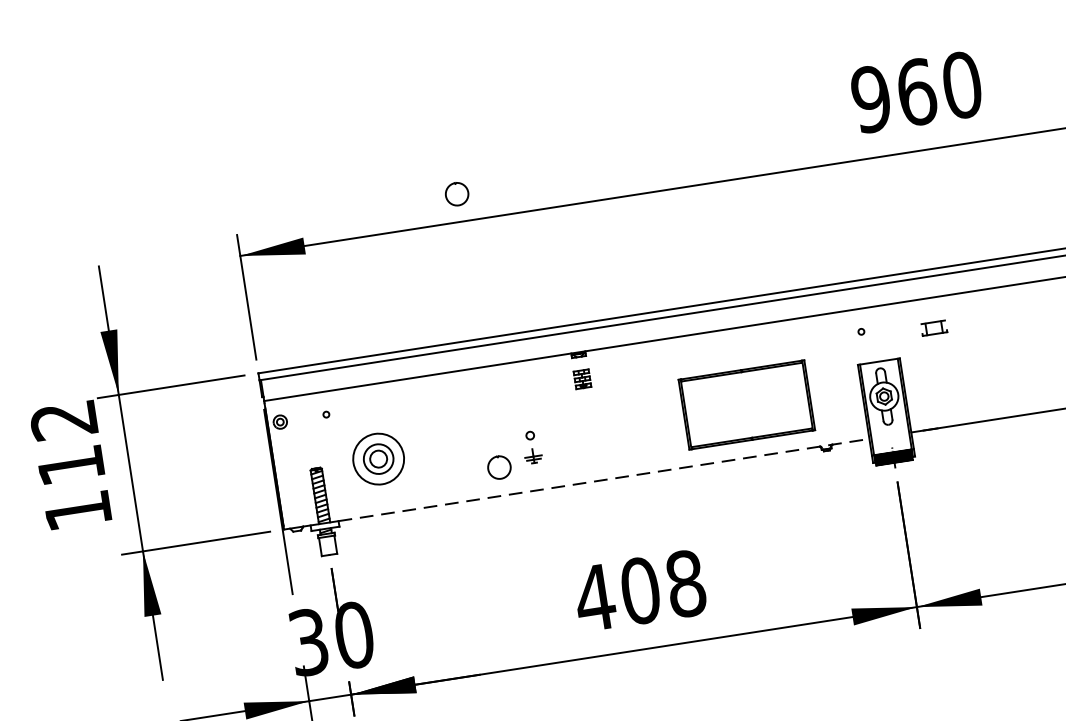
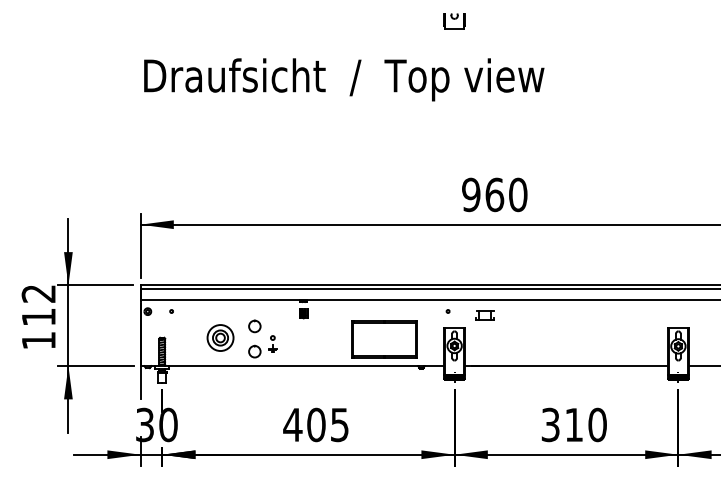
part: (456, 194) -> (254, 326), moved
part: (932, 328) -> (484, 315), size x1.43
part: (378, 458) -> (220, 337), moved
line: (605, 480) -> (307, 366), dashed -> solid
text: (685, 583) -> (339, 424), 408 -> 405

